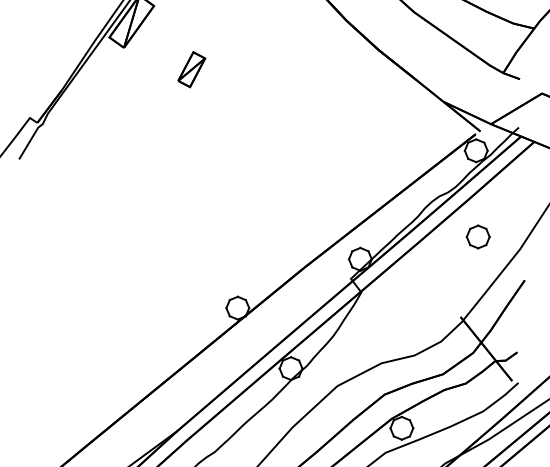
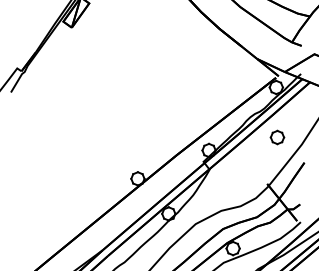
part: (192, 69) -> (111, 40), removed

